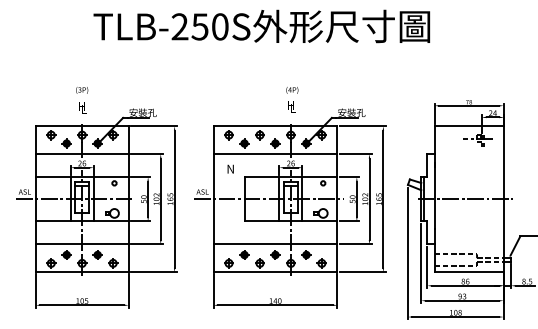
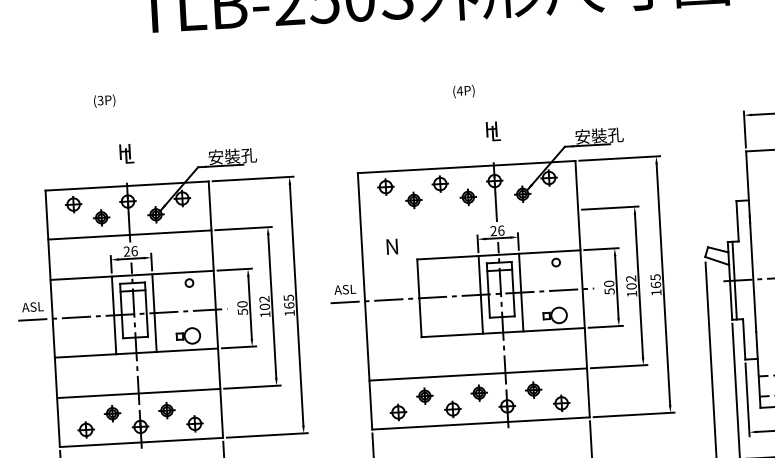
text: (82, 90) -> (105, 101), moved
text: (292, 90) -> (464, 91), moved
line: (275, 154) -> (469, 216), removed

